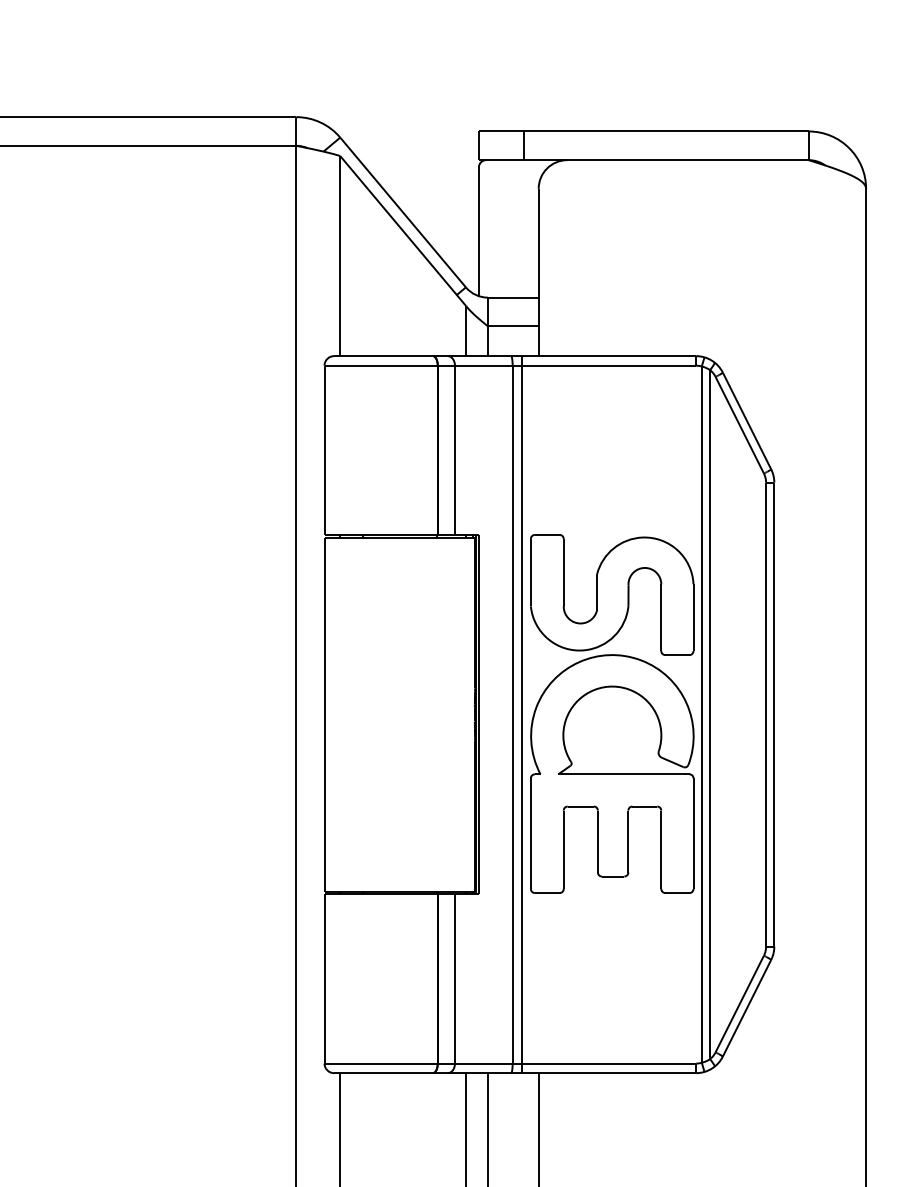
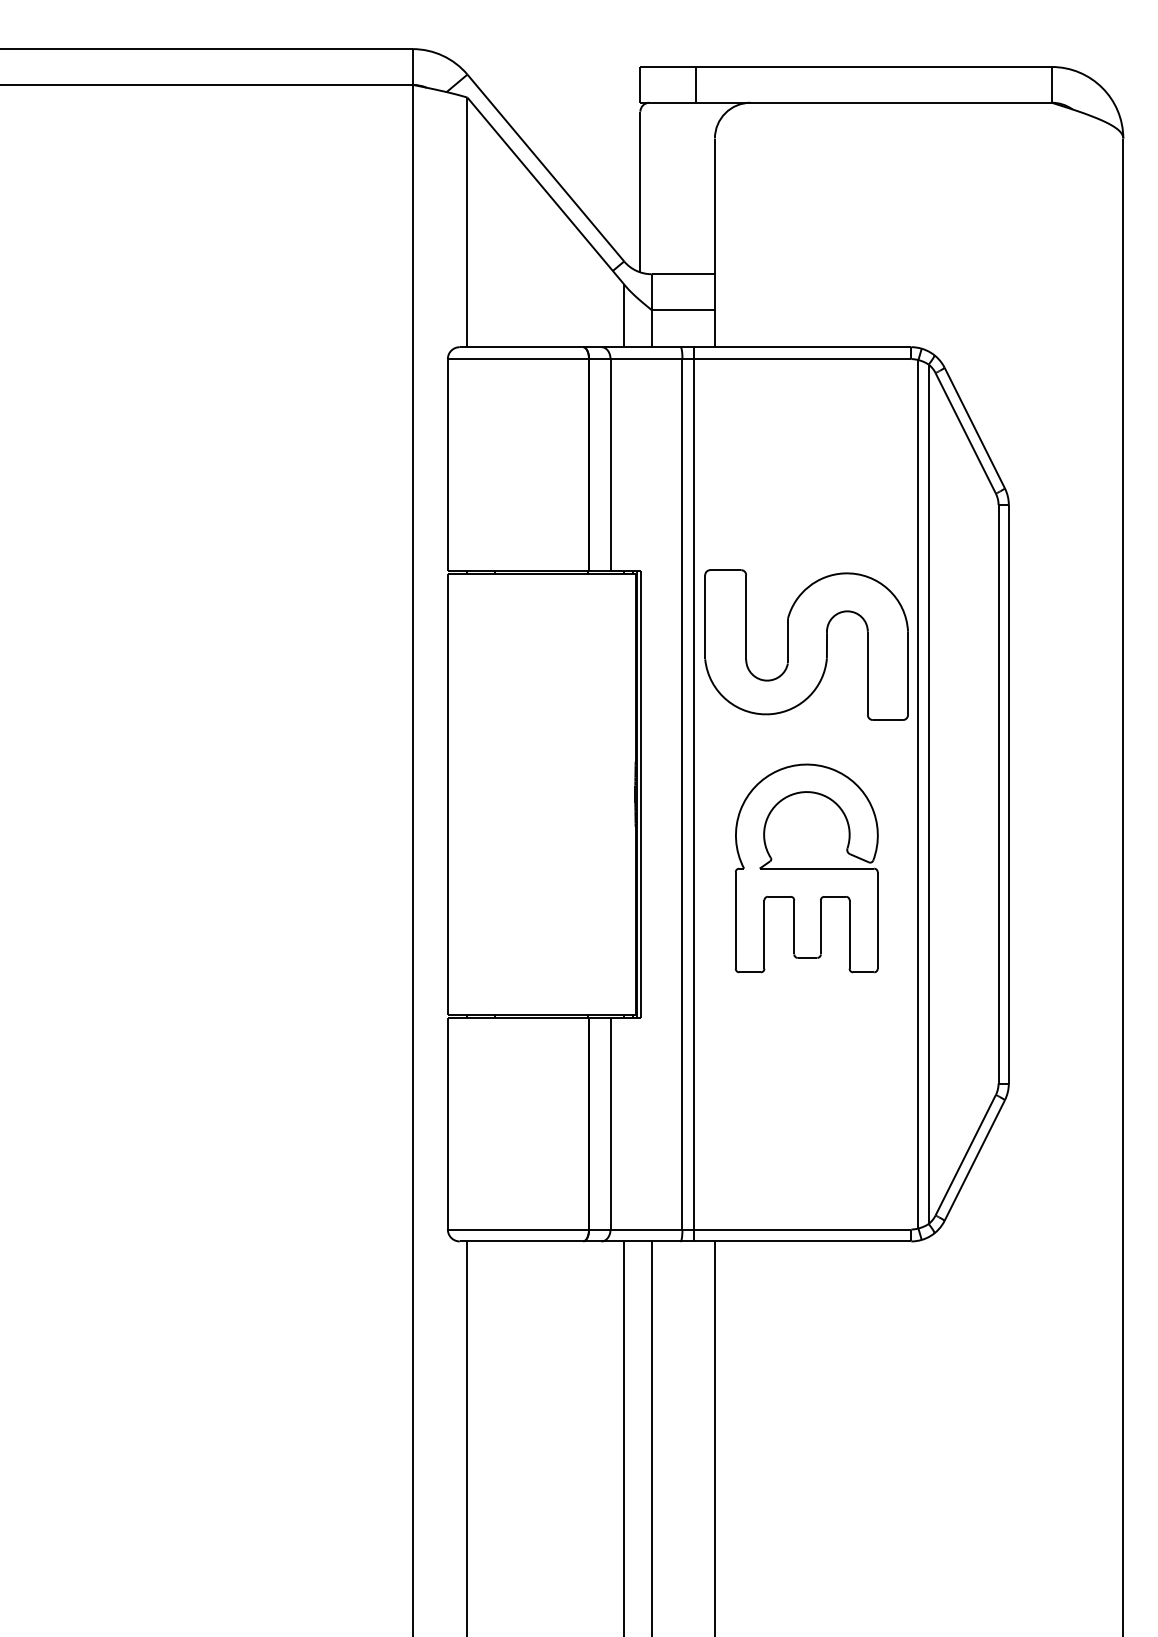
part: (612, 774) -> (806, 868), size x0.7

